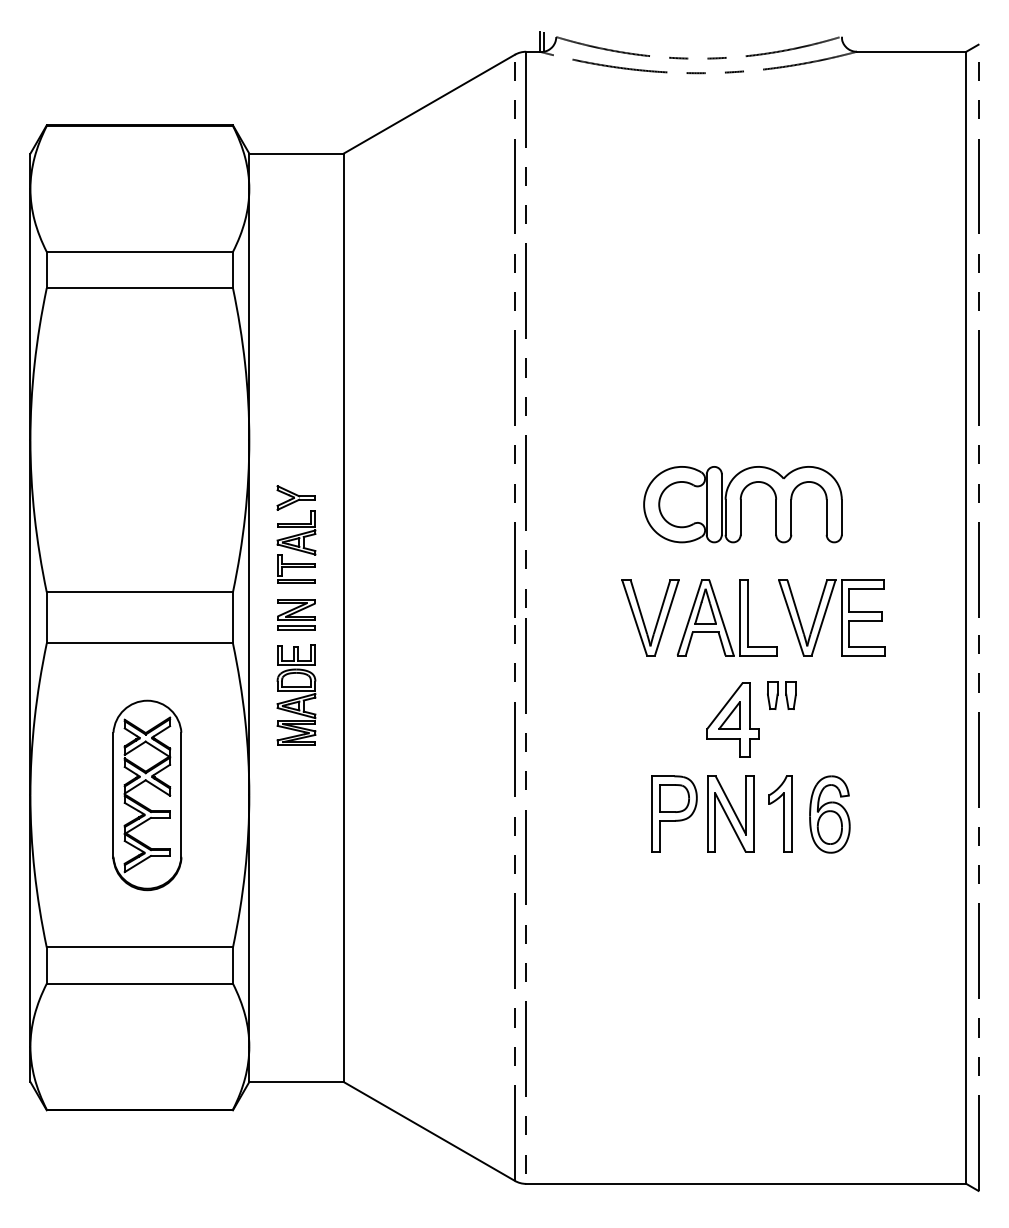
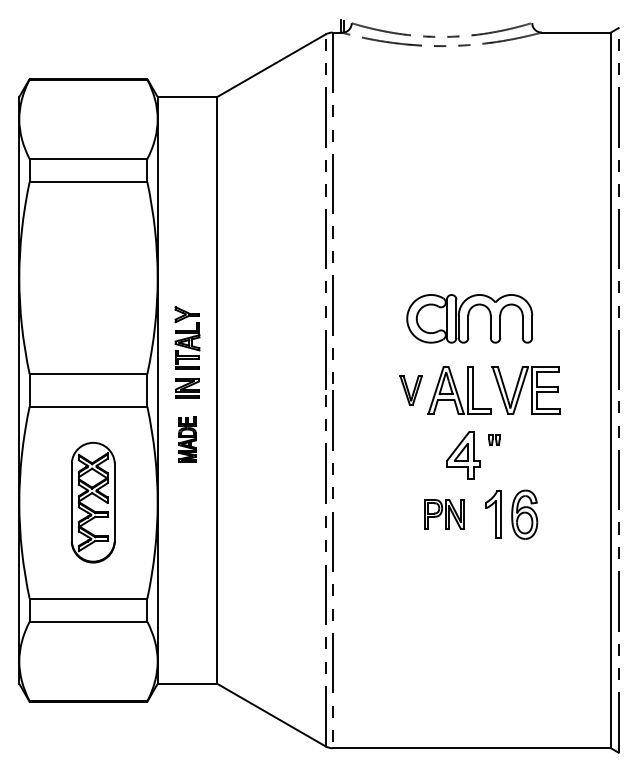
part: (649, 617) -> (410, 390), size x0.6
part: (296, 695) -> (187, 439), size x0.7
part: (782, 695) -> (494, 439), size x0.6
part: (703, 812) -> (444, 513), size x0.6

